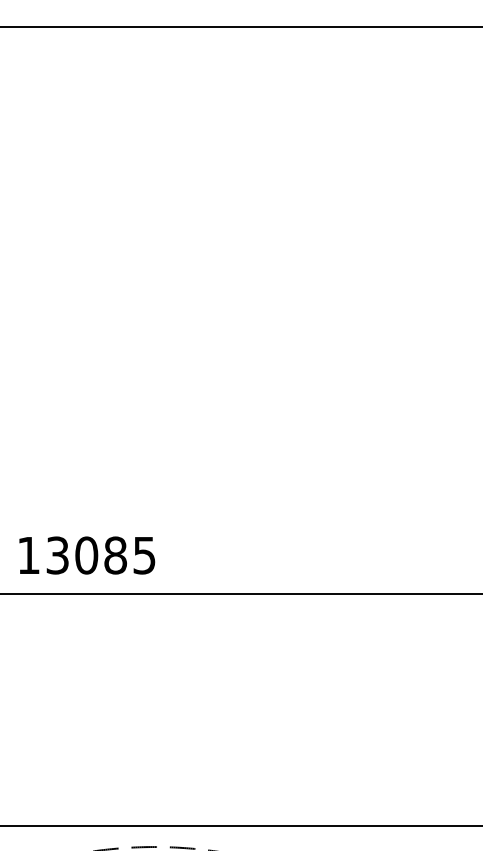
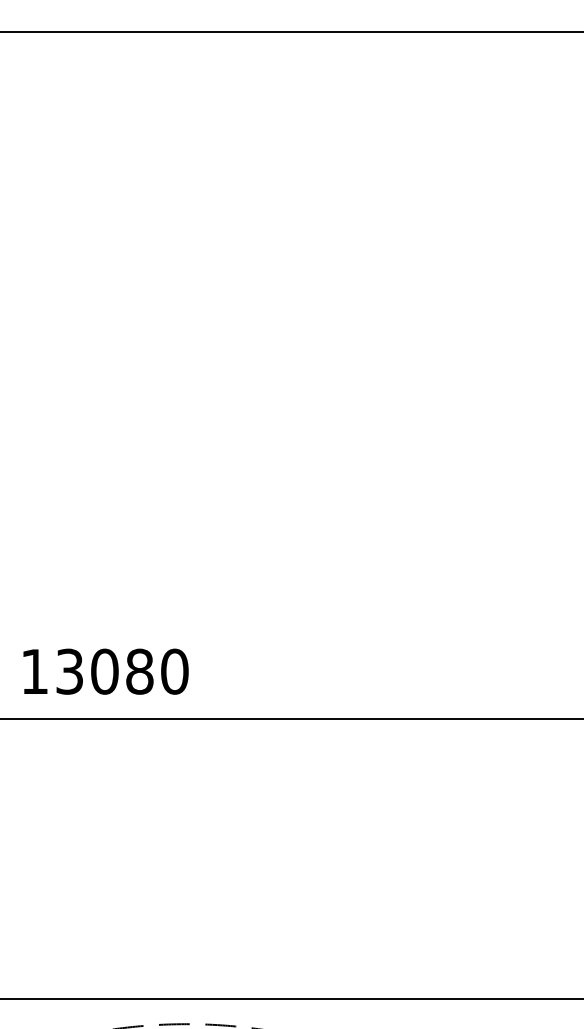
text: (144, 555) -> (174, 671), 13085 -> 13080

